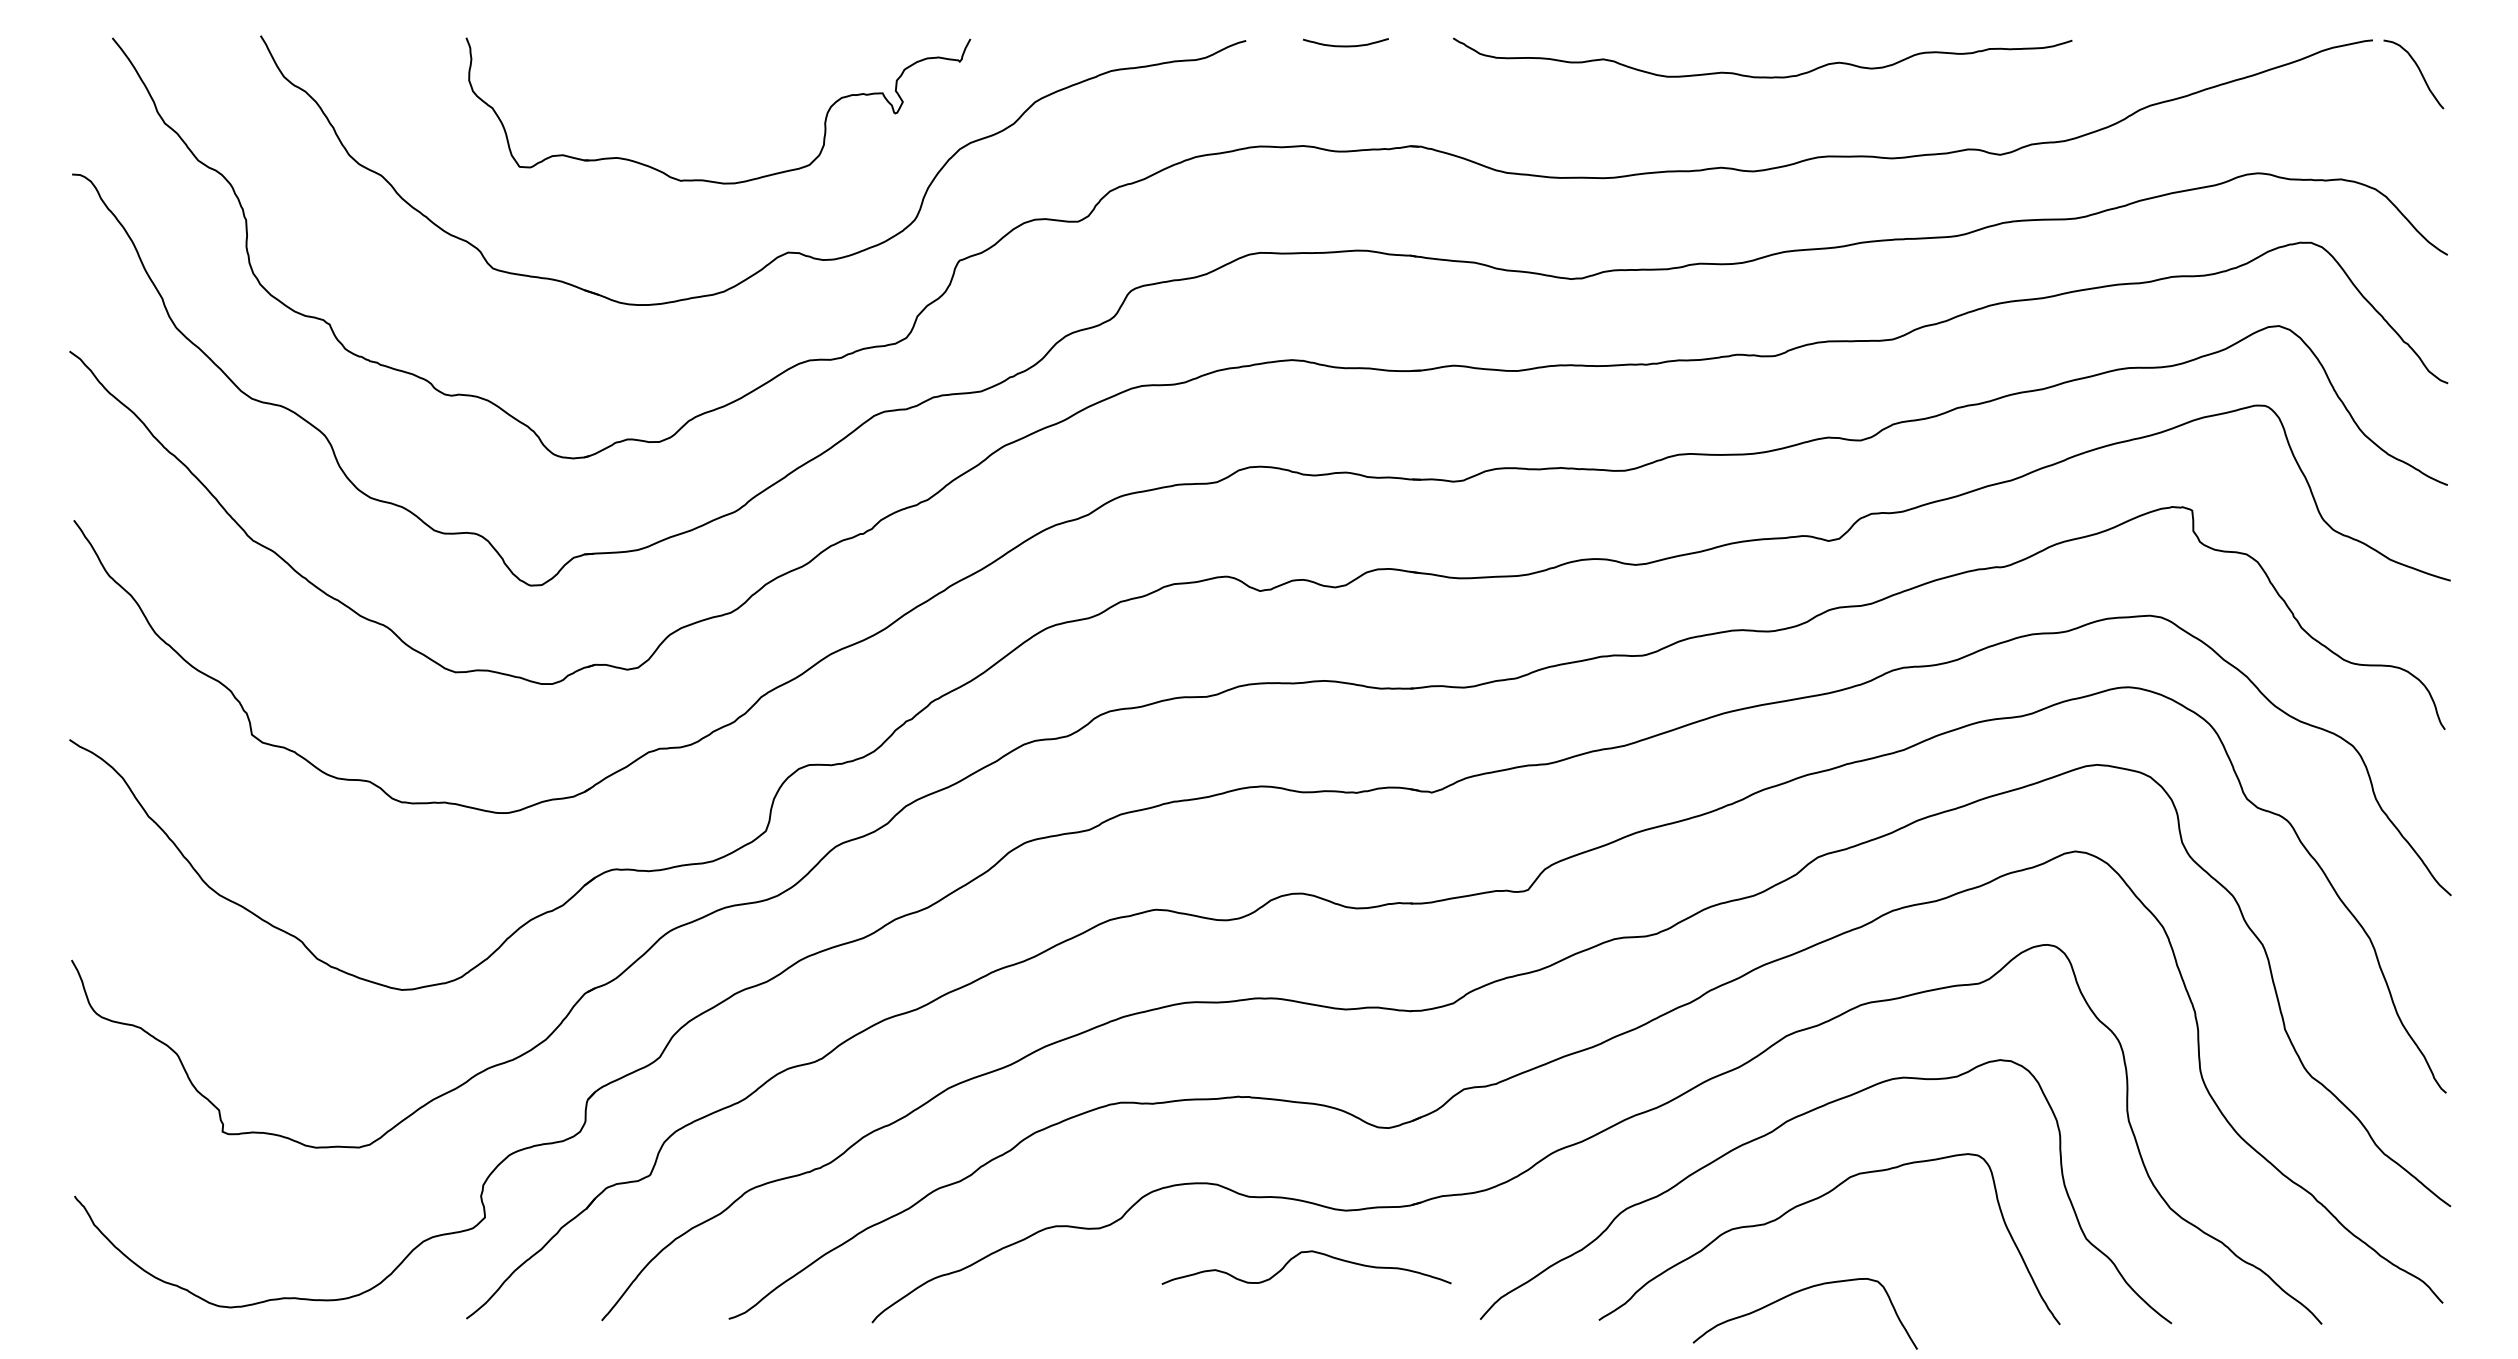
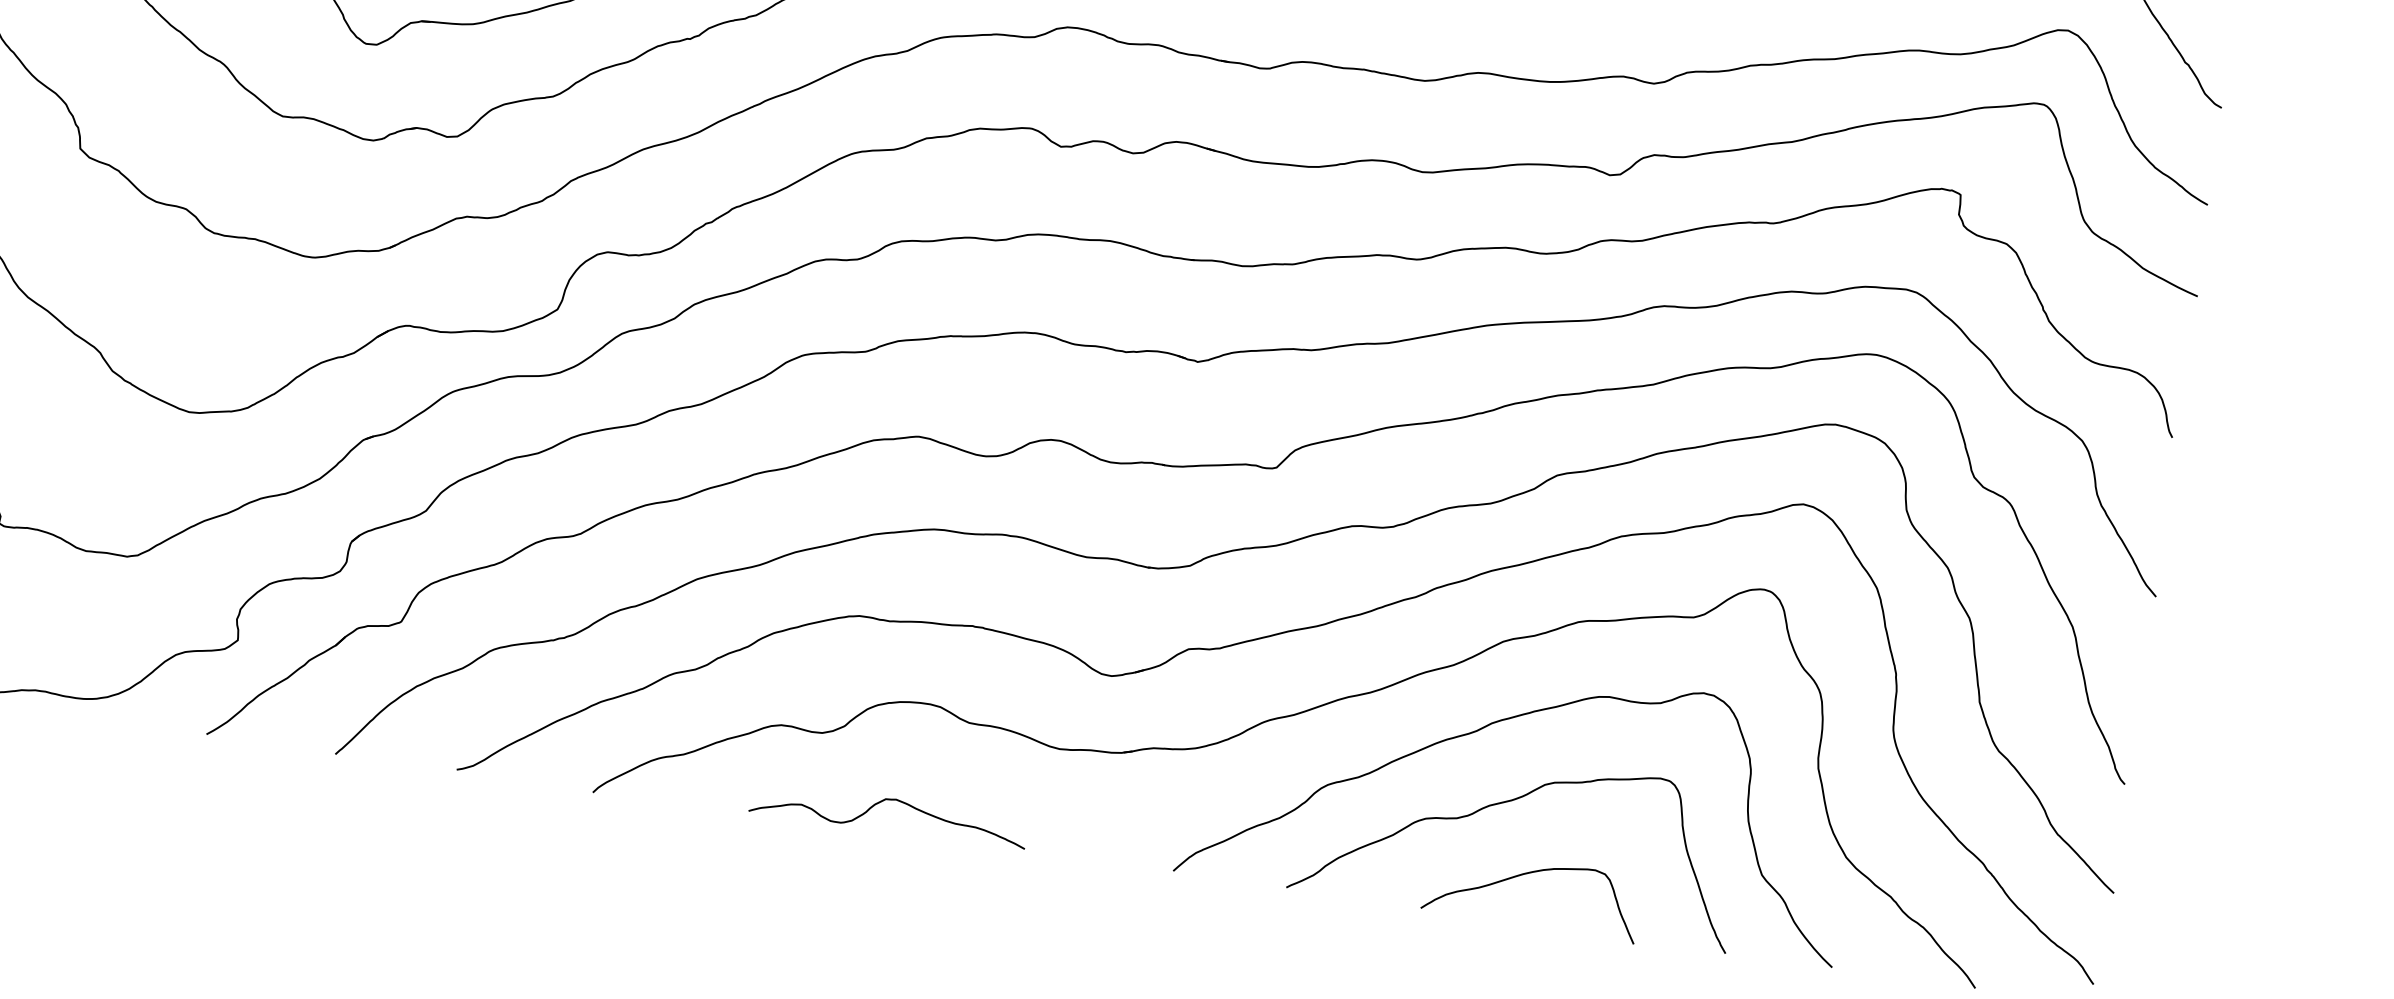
curve: (1298, 1255) -> (882, 801), moved
curve: (1796, 1293) -> (1525, 874), moved

